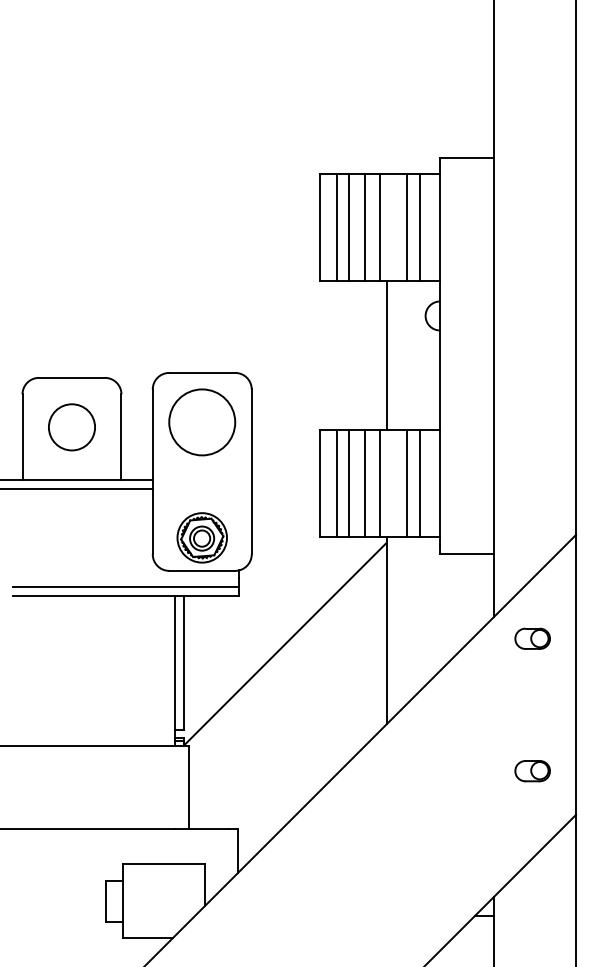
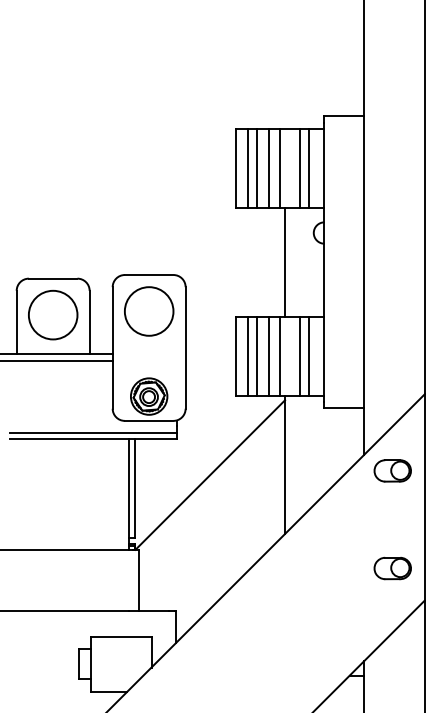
circle: (71, 426) -> (52, 314), size x1.43
part: (532, 638) -> (392, 470), size x1.43
part: (532, 771) -> (392, 568), size x1.43

